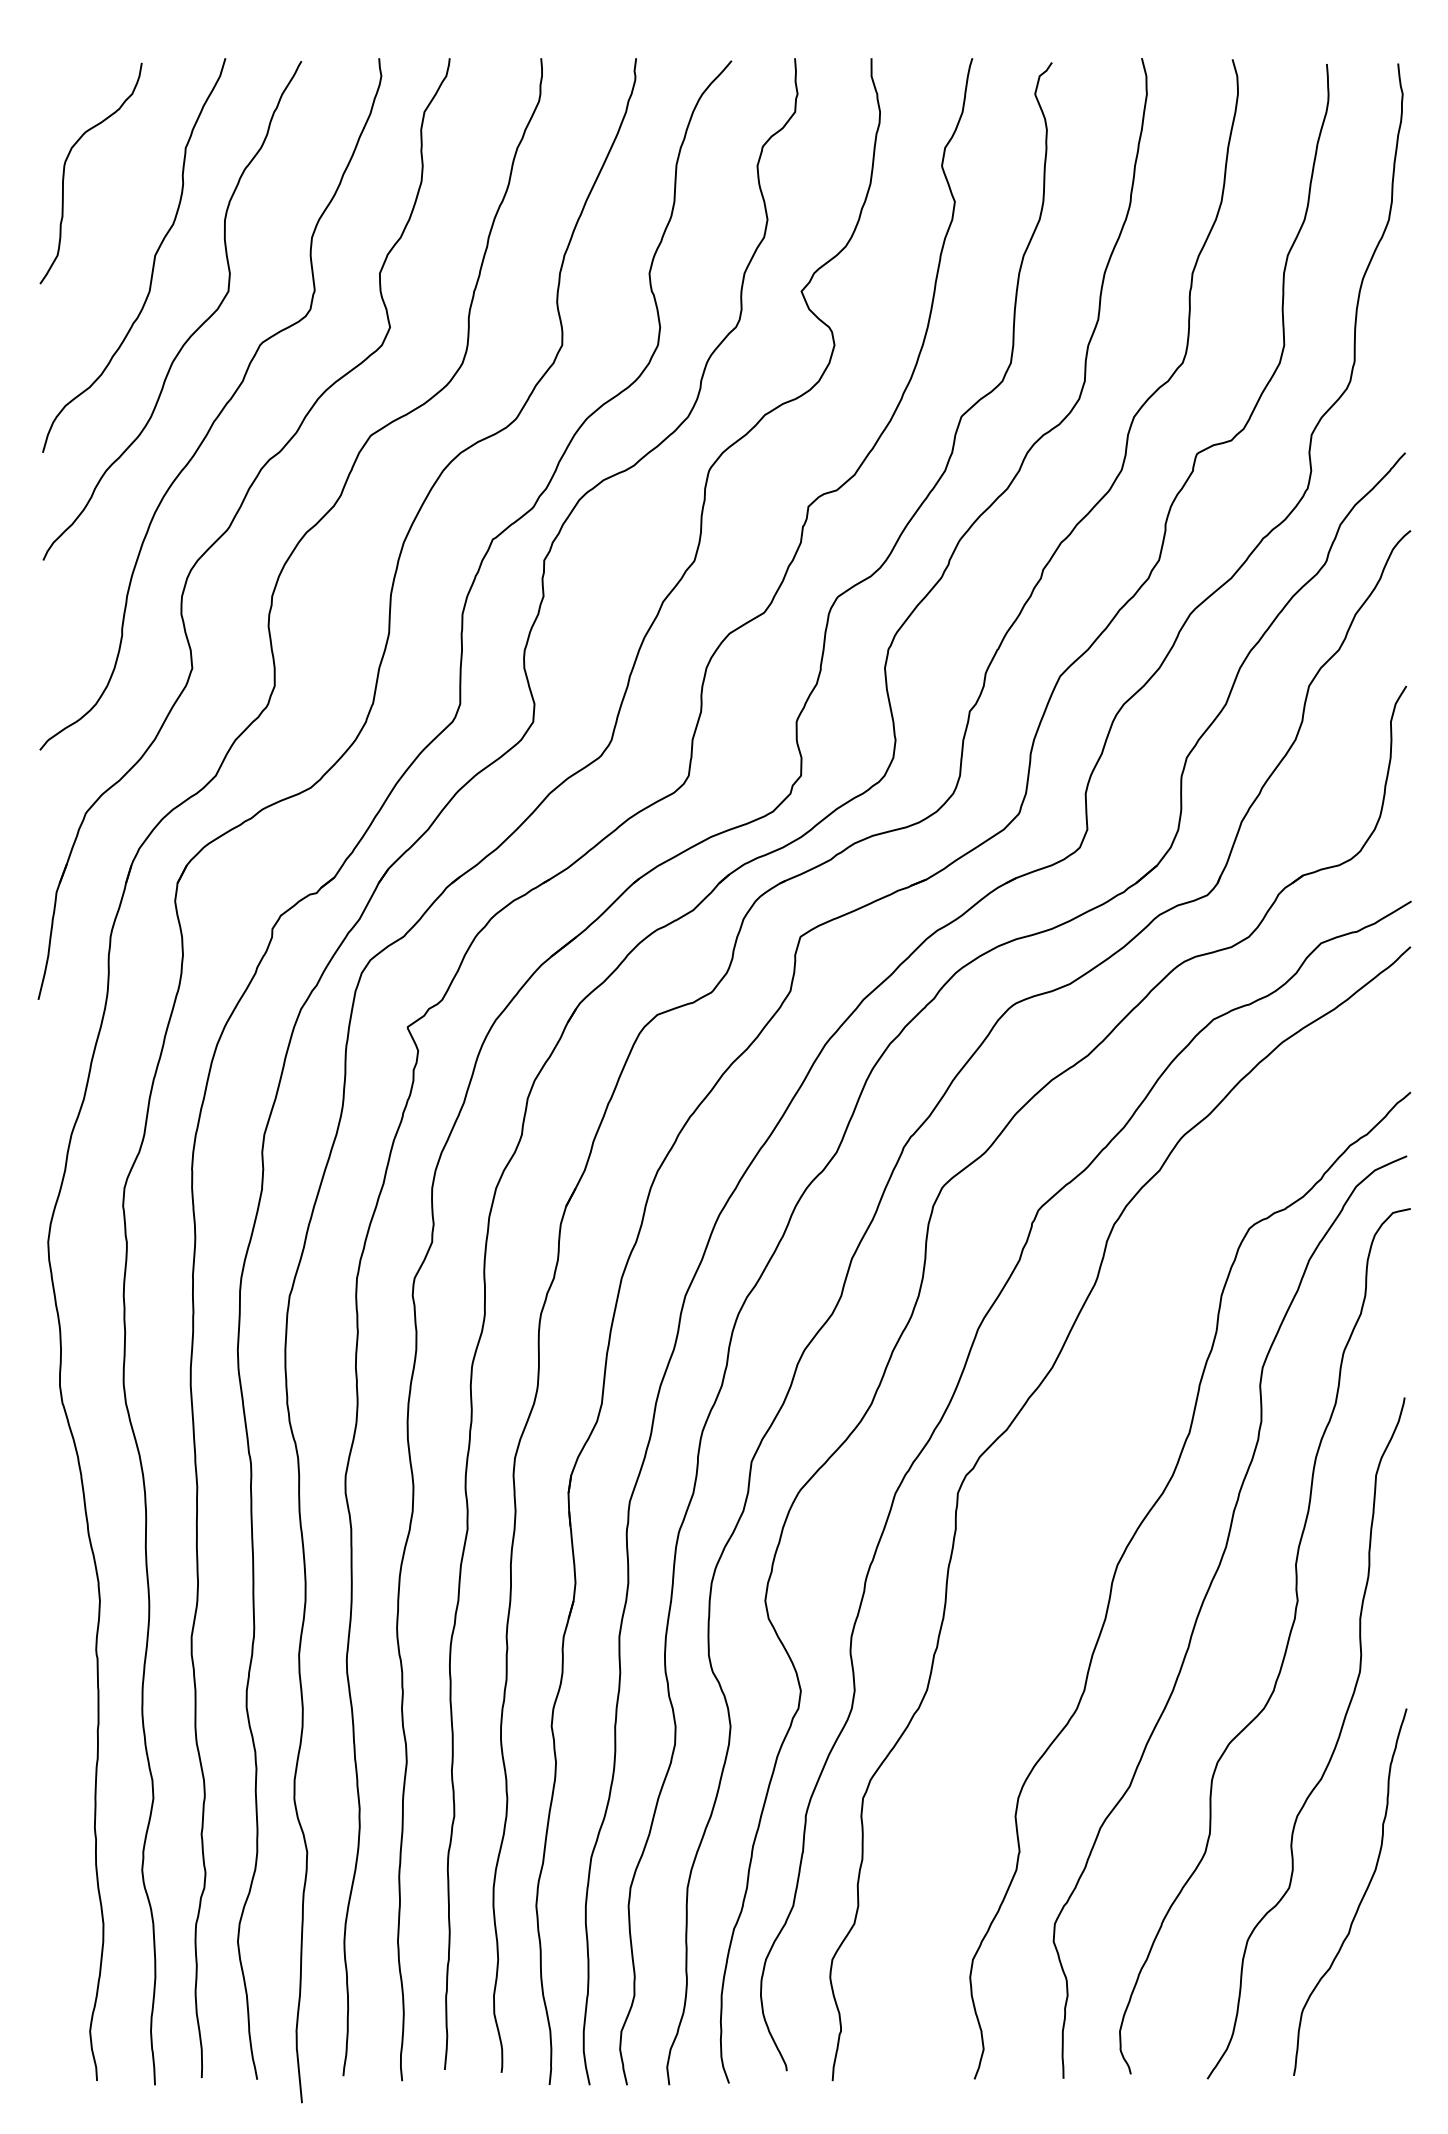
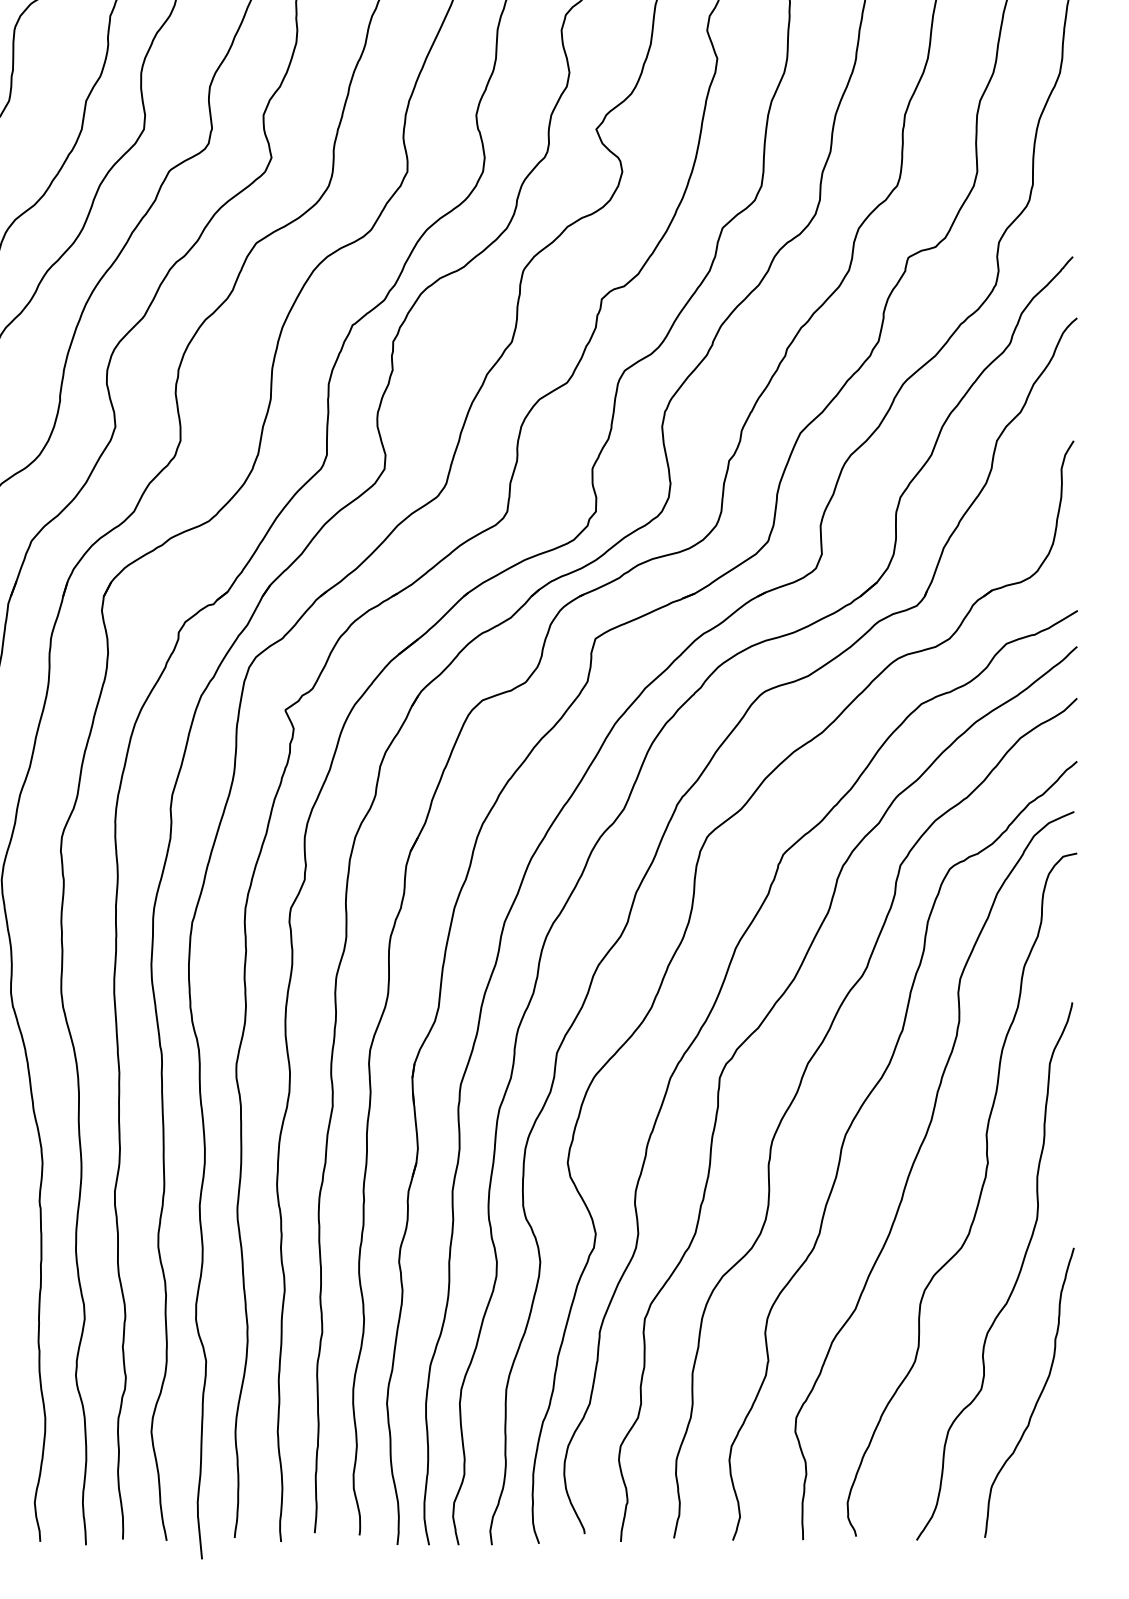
curve: (1058, 1508) -> (799, 1089), added

